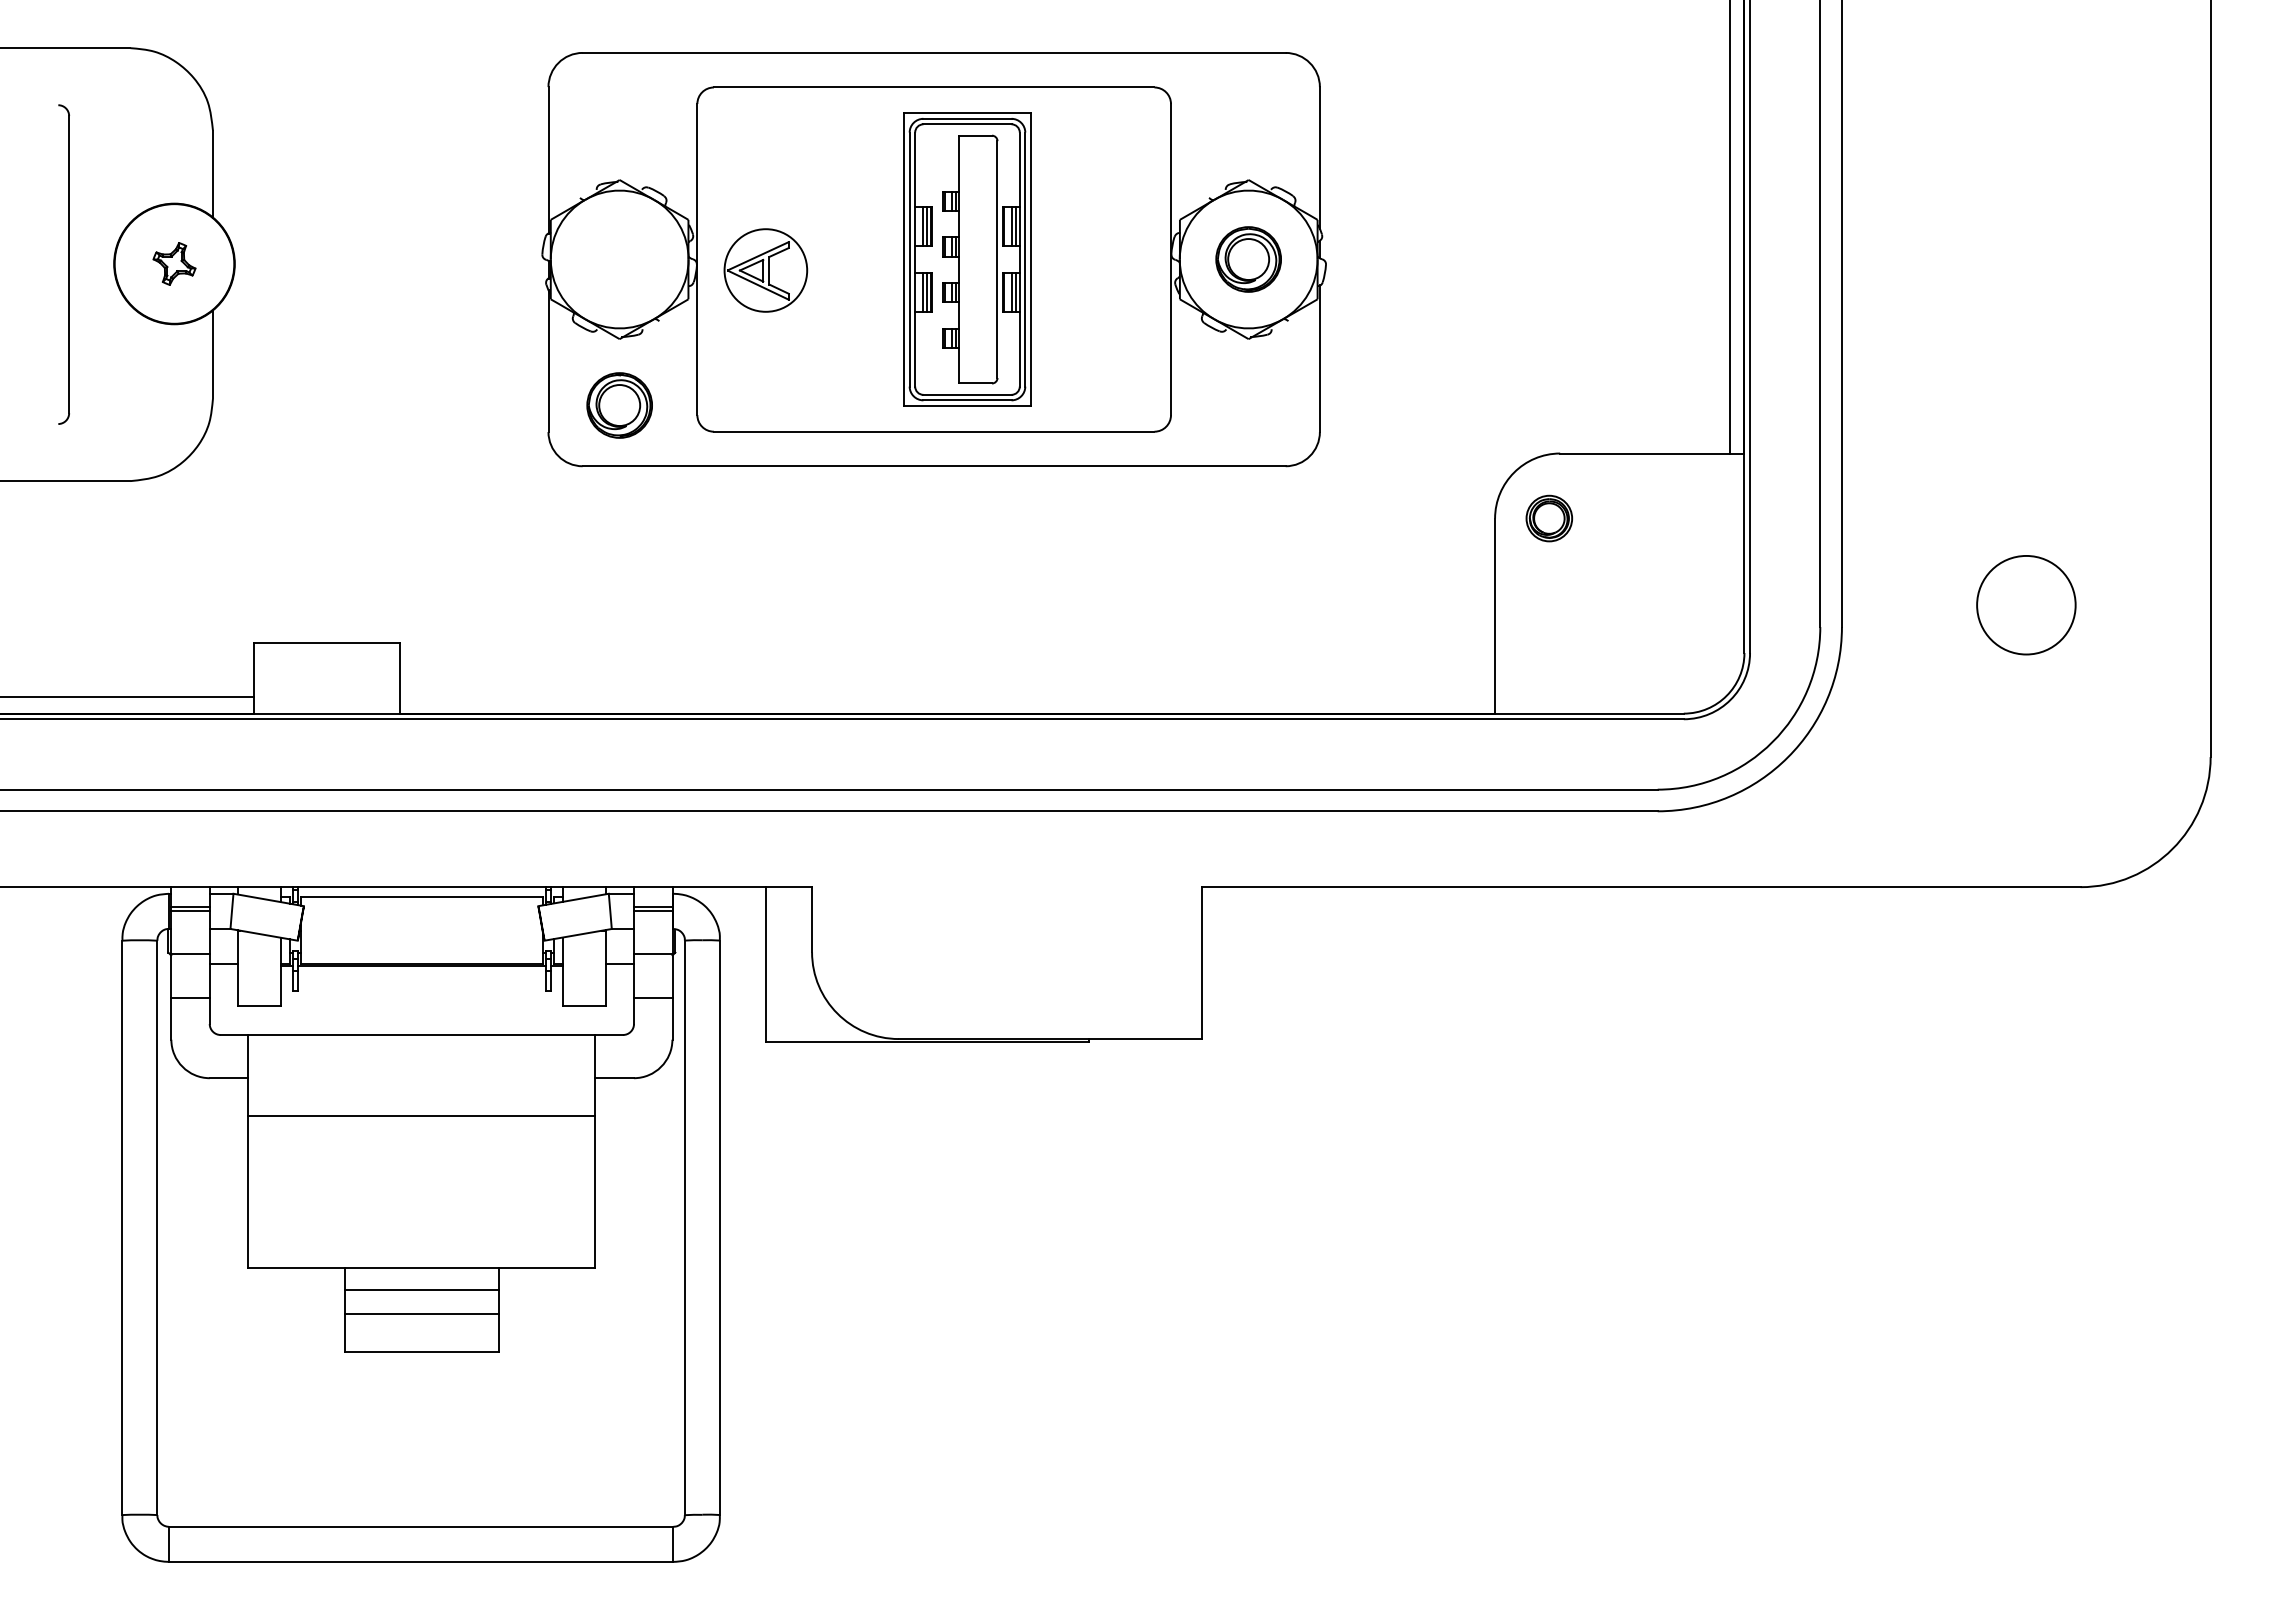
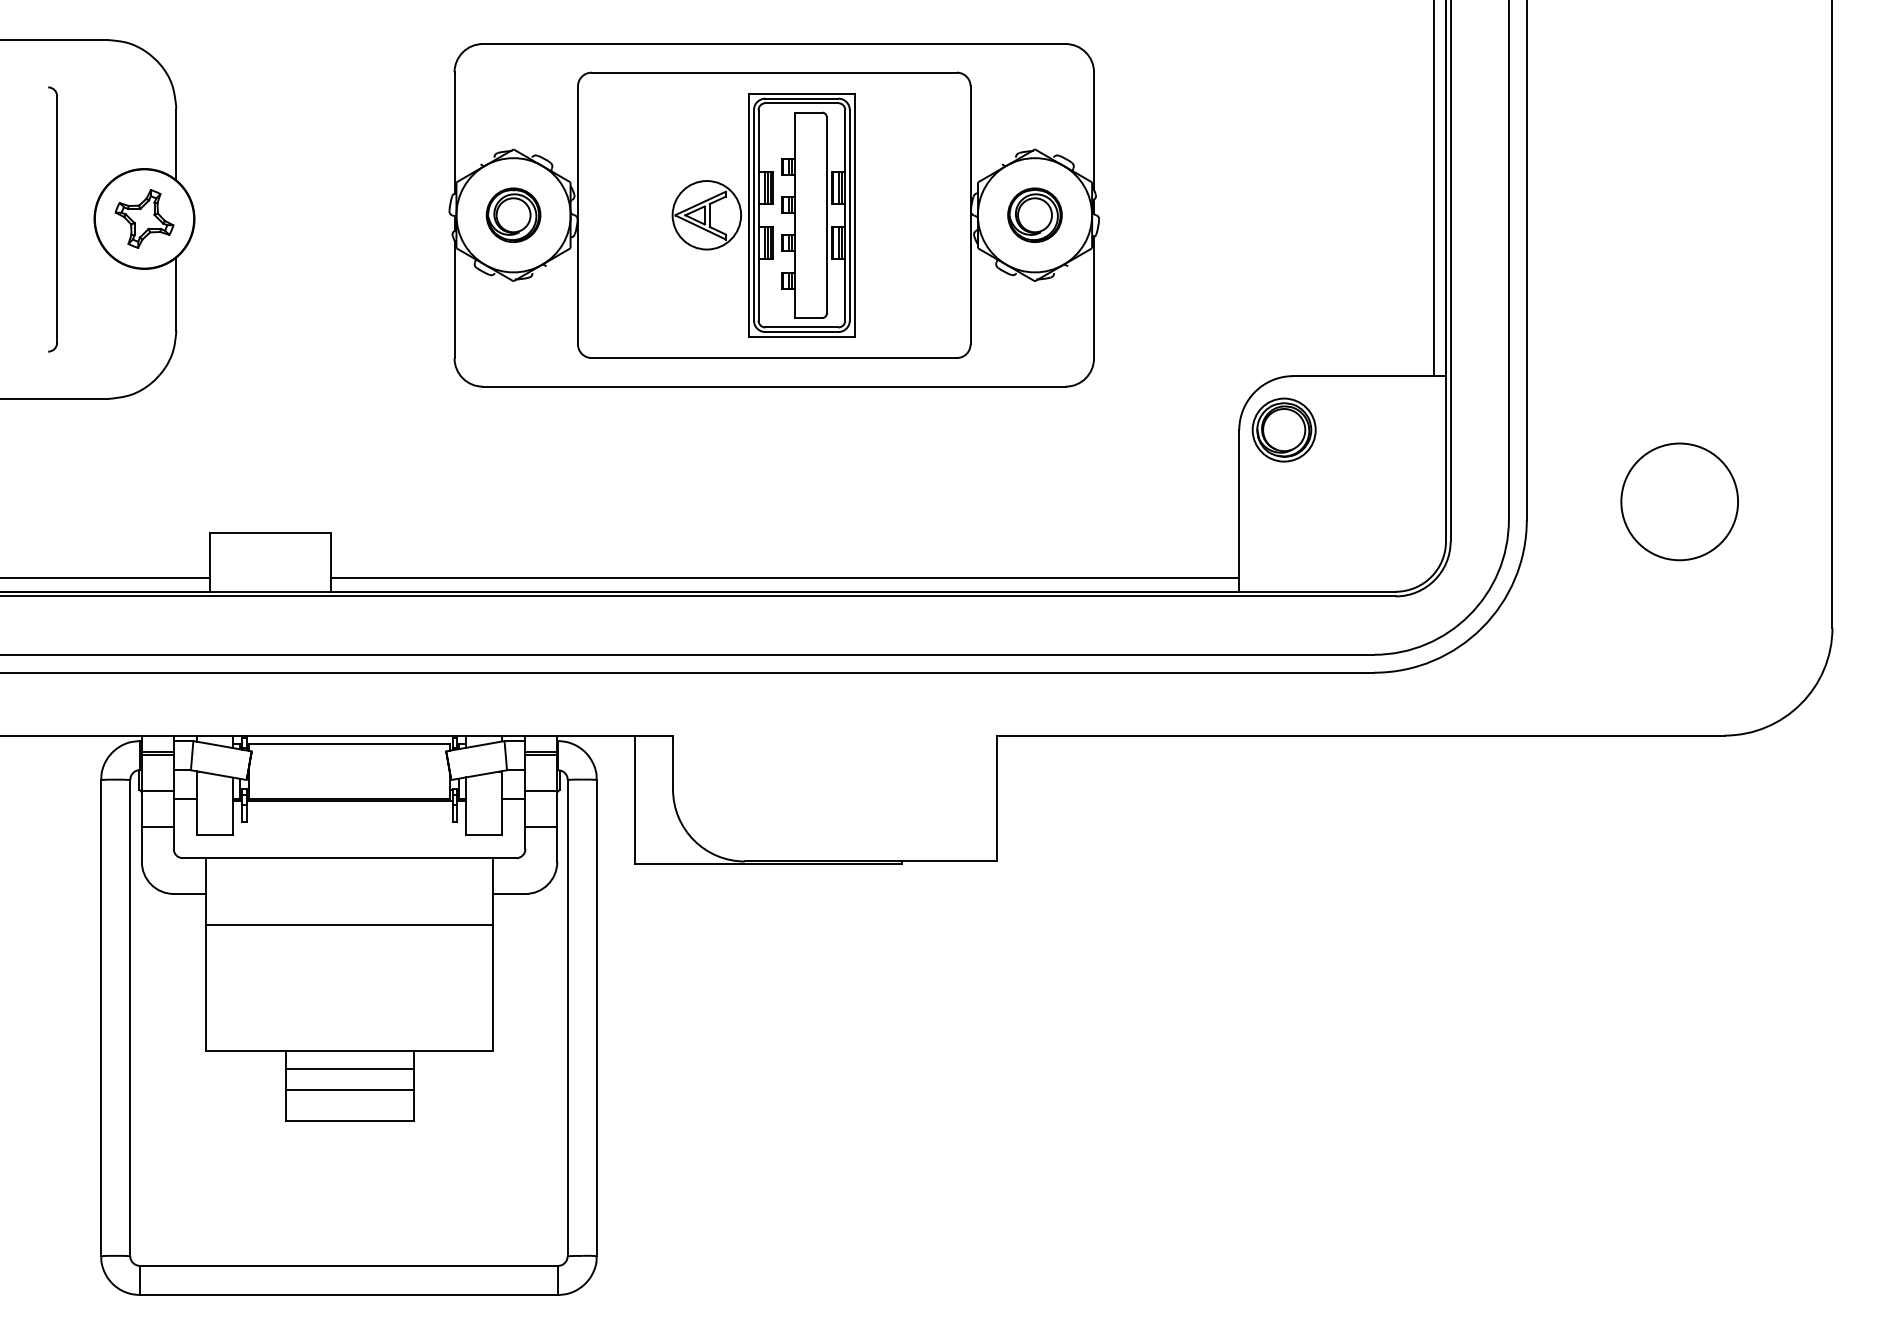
part: (174, 263) -> (144, 218), size x1.67
part: (765, 270) -> (706, 215), moved
part: (619, 405) -> (513, 215), moved
part: (1549, 518) -> (1284, 429), size x1.67
circle: (2025, 604) -> (1678, 501), size x1.43
line: (947, 697) -> (785, 578), added

